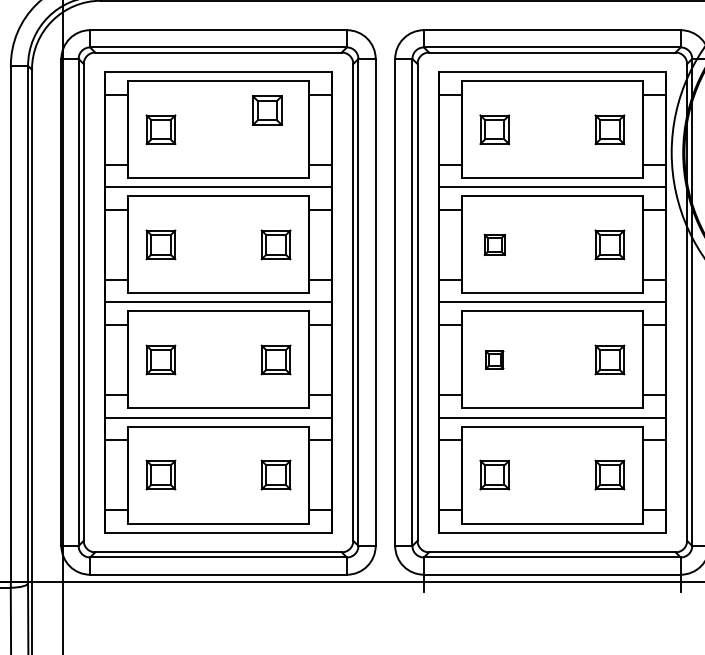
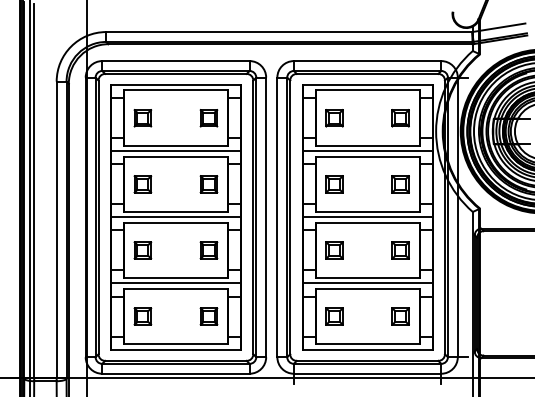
part: (266, 111) -> (208, 118), moved
part: (494, 245) -> (334, 184), size x1.43
part: (494, 360) -> (334, 250), size x1.67

